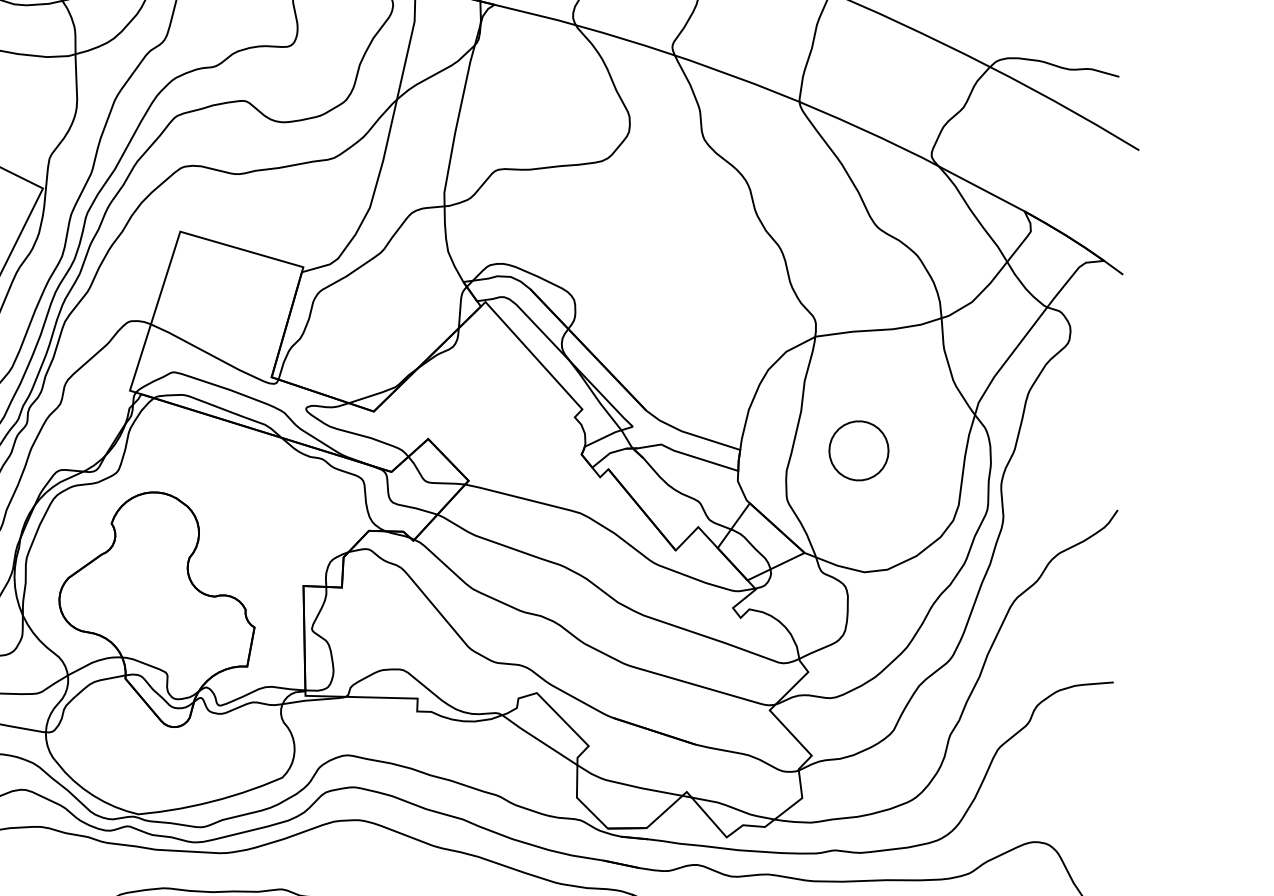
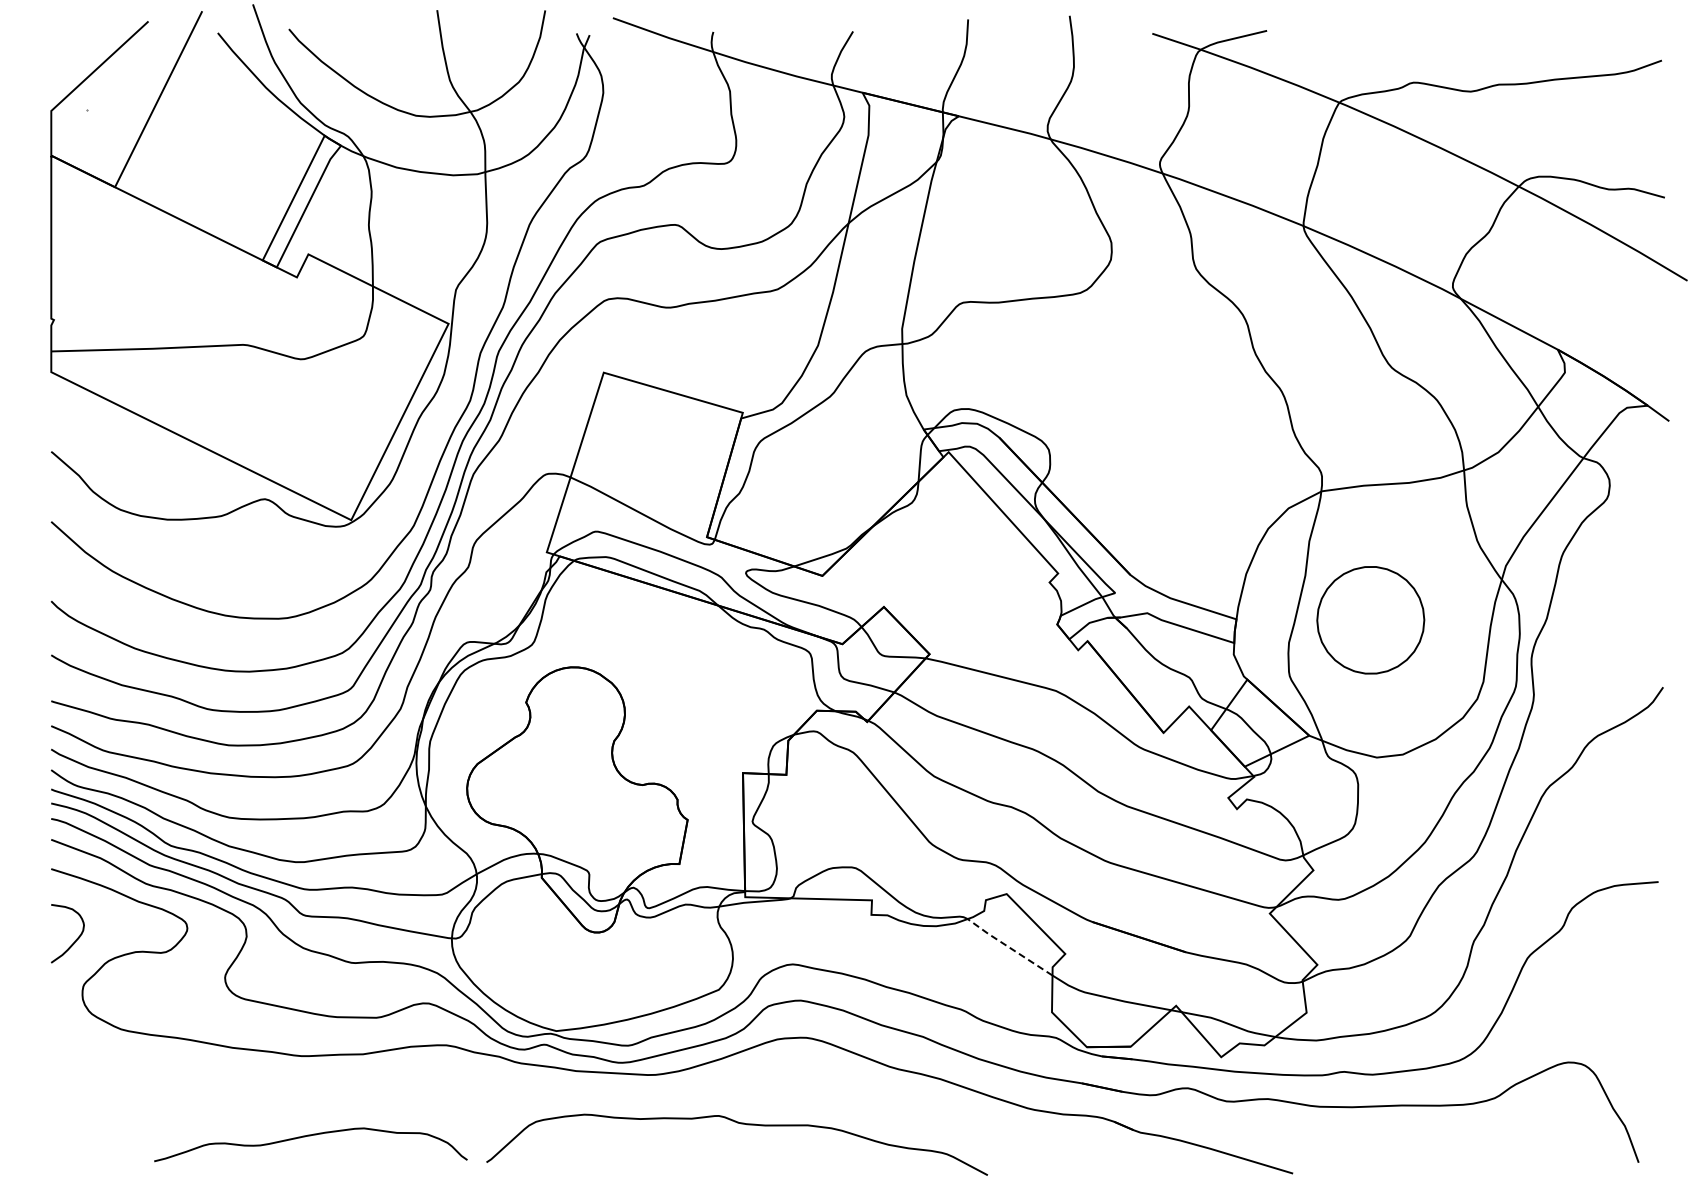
part: (858, 450) -> (1370, 620), size x1.6
line: (539, 740) -> (1009, 947), solid -> dashed

